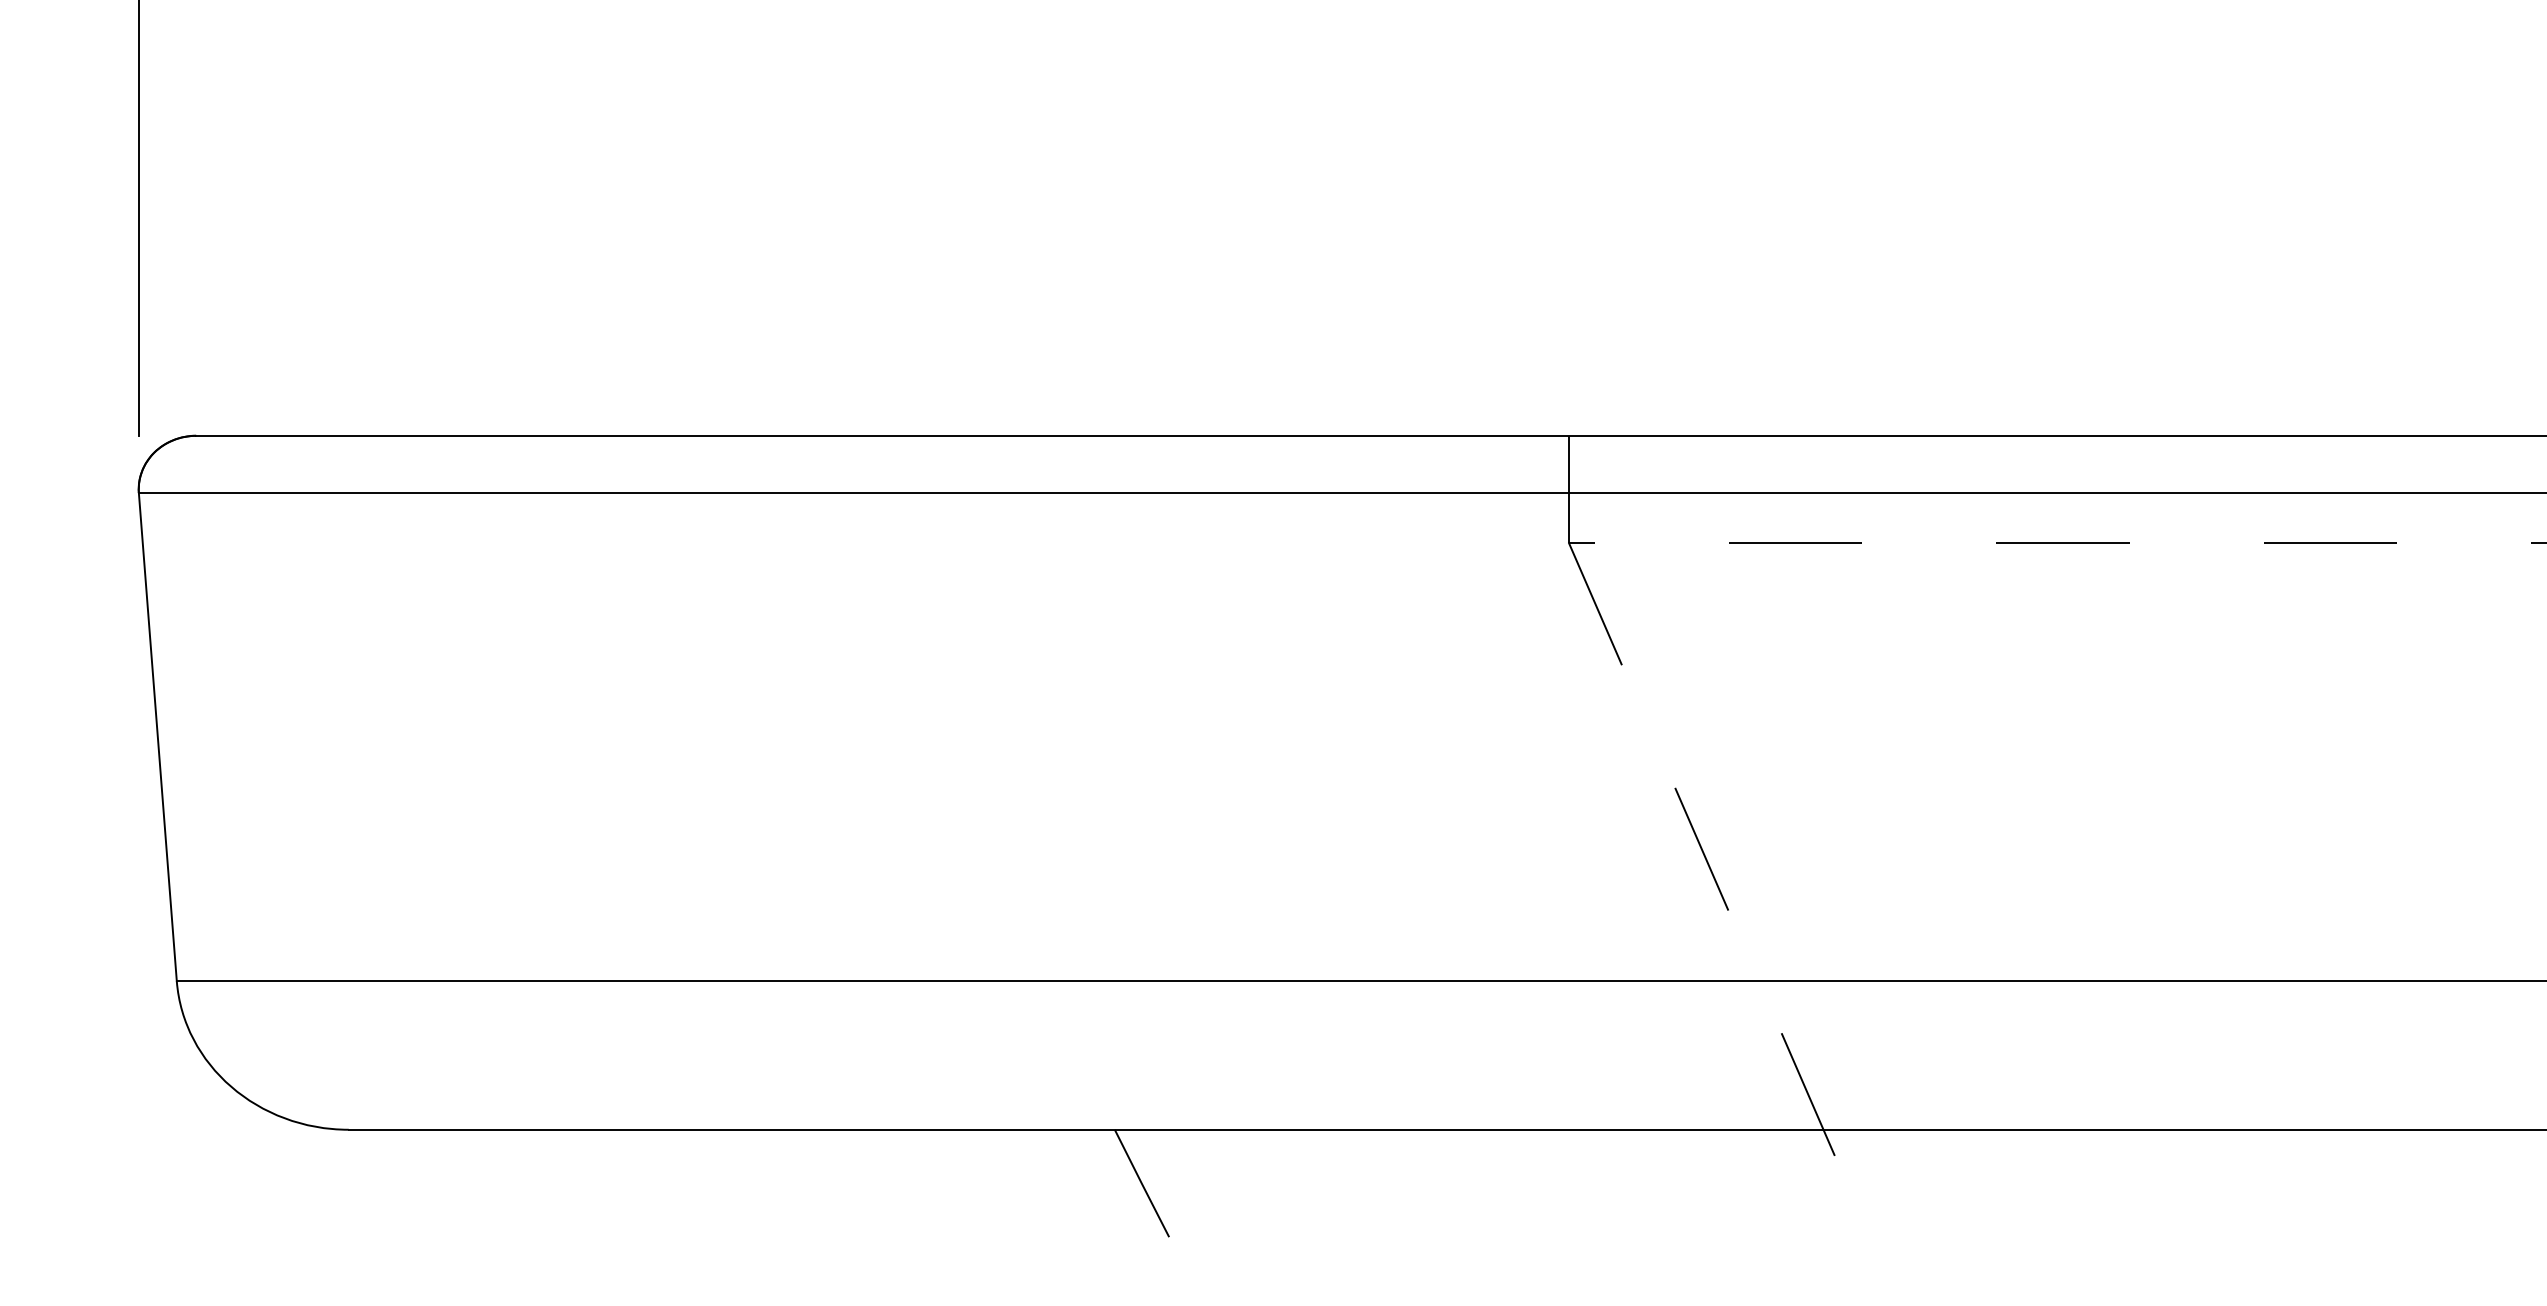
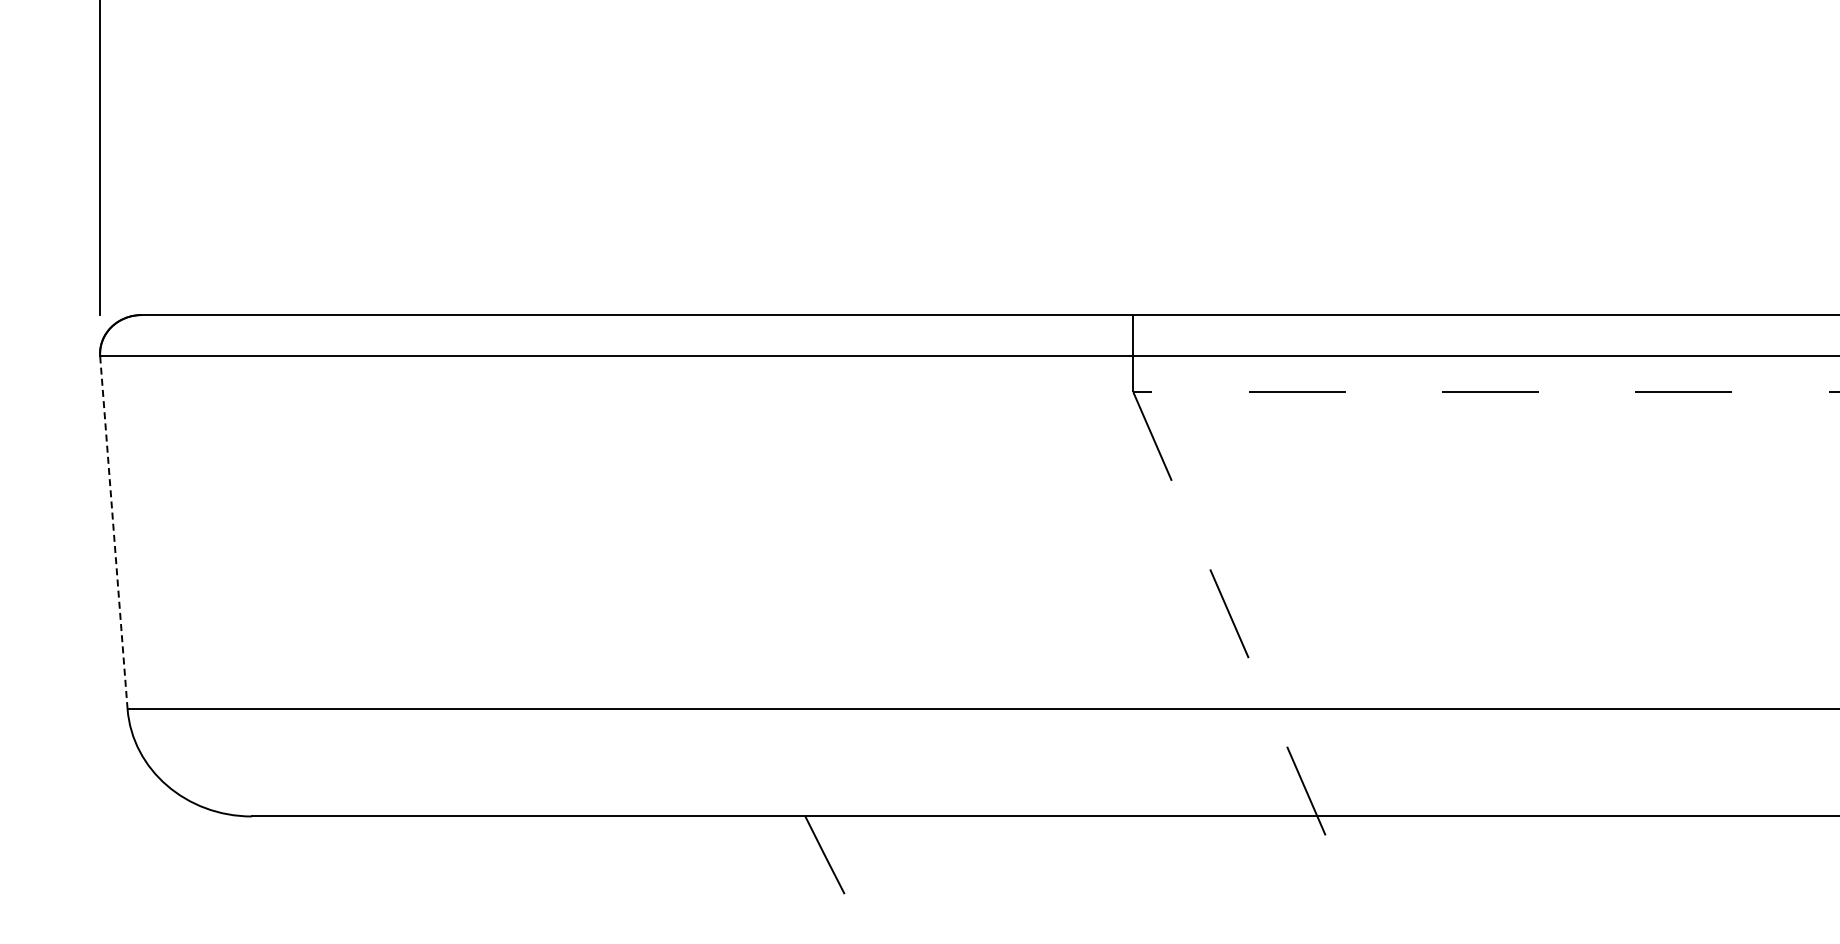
line: (157, 736) -> (113, 532), solid -> dashed

